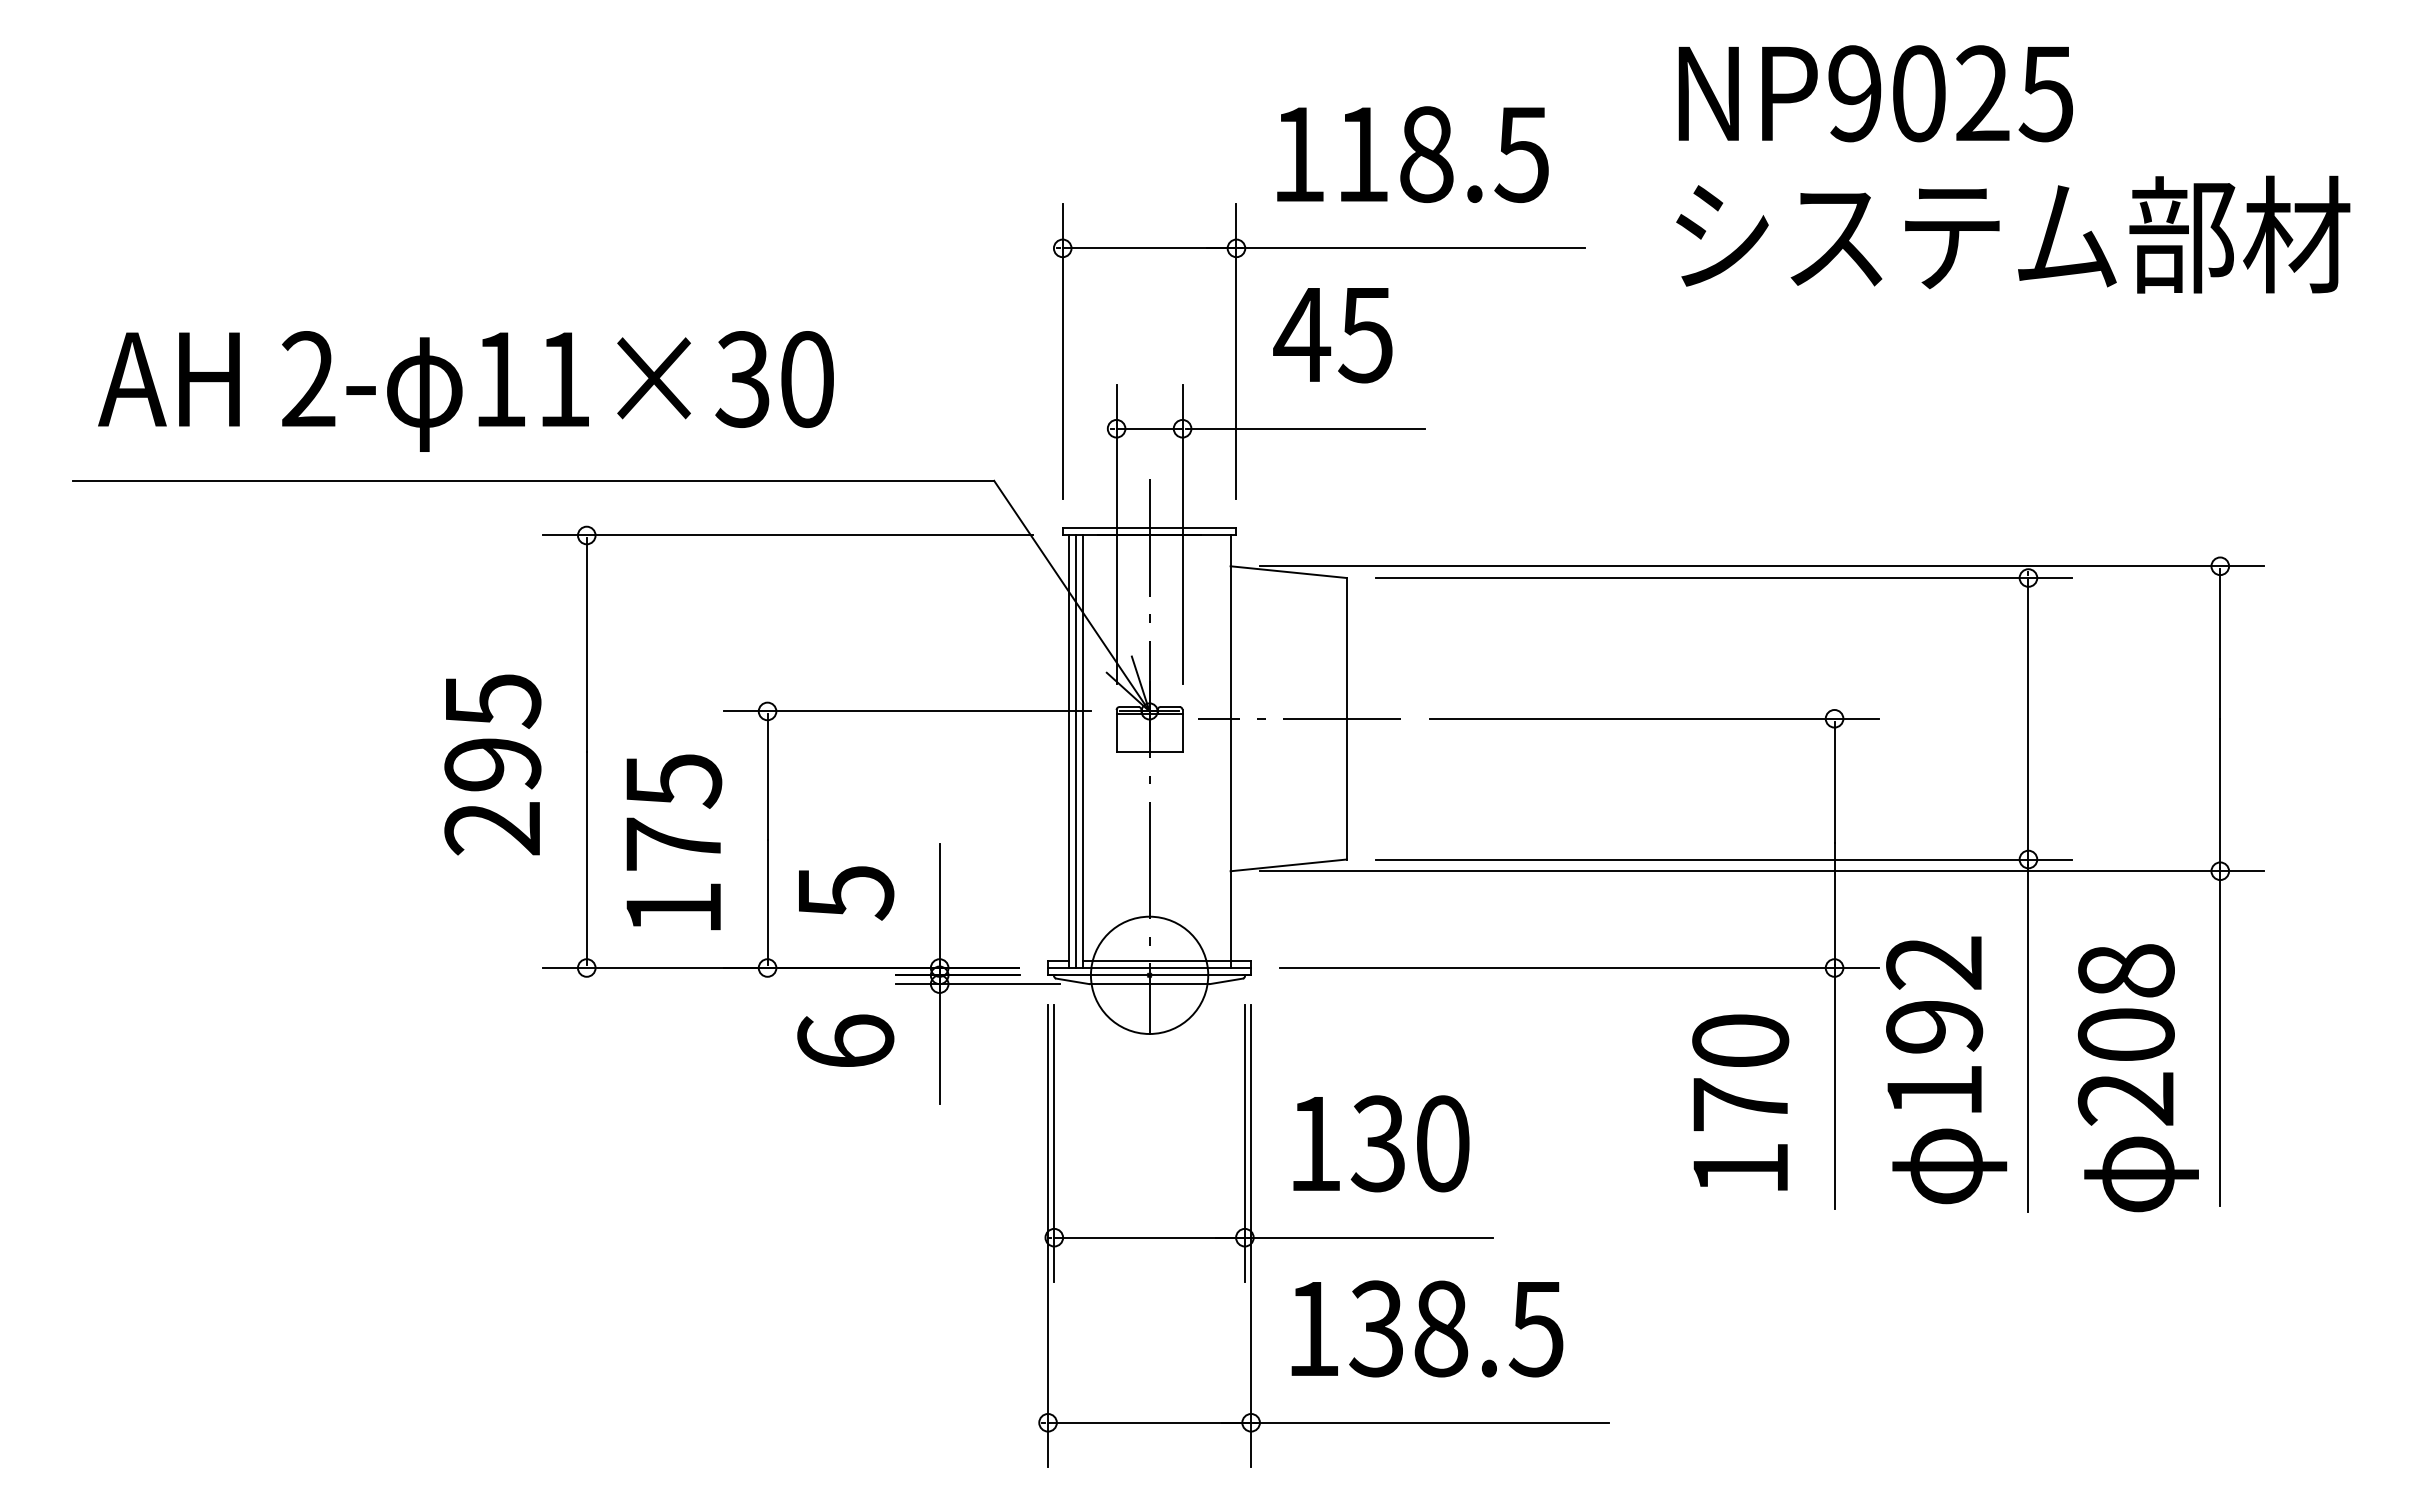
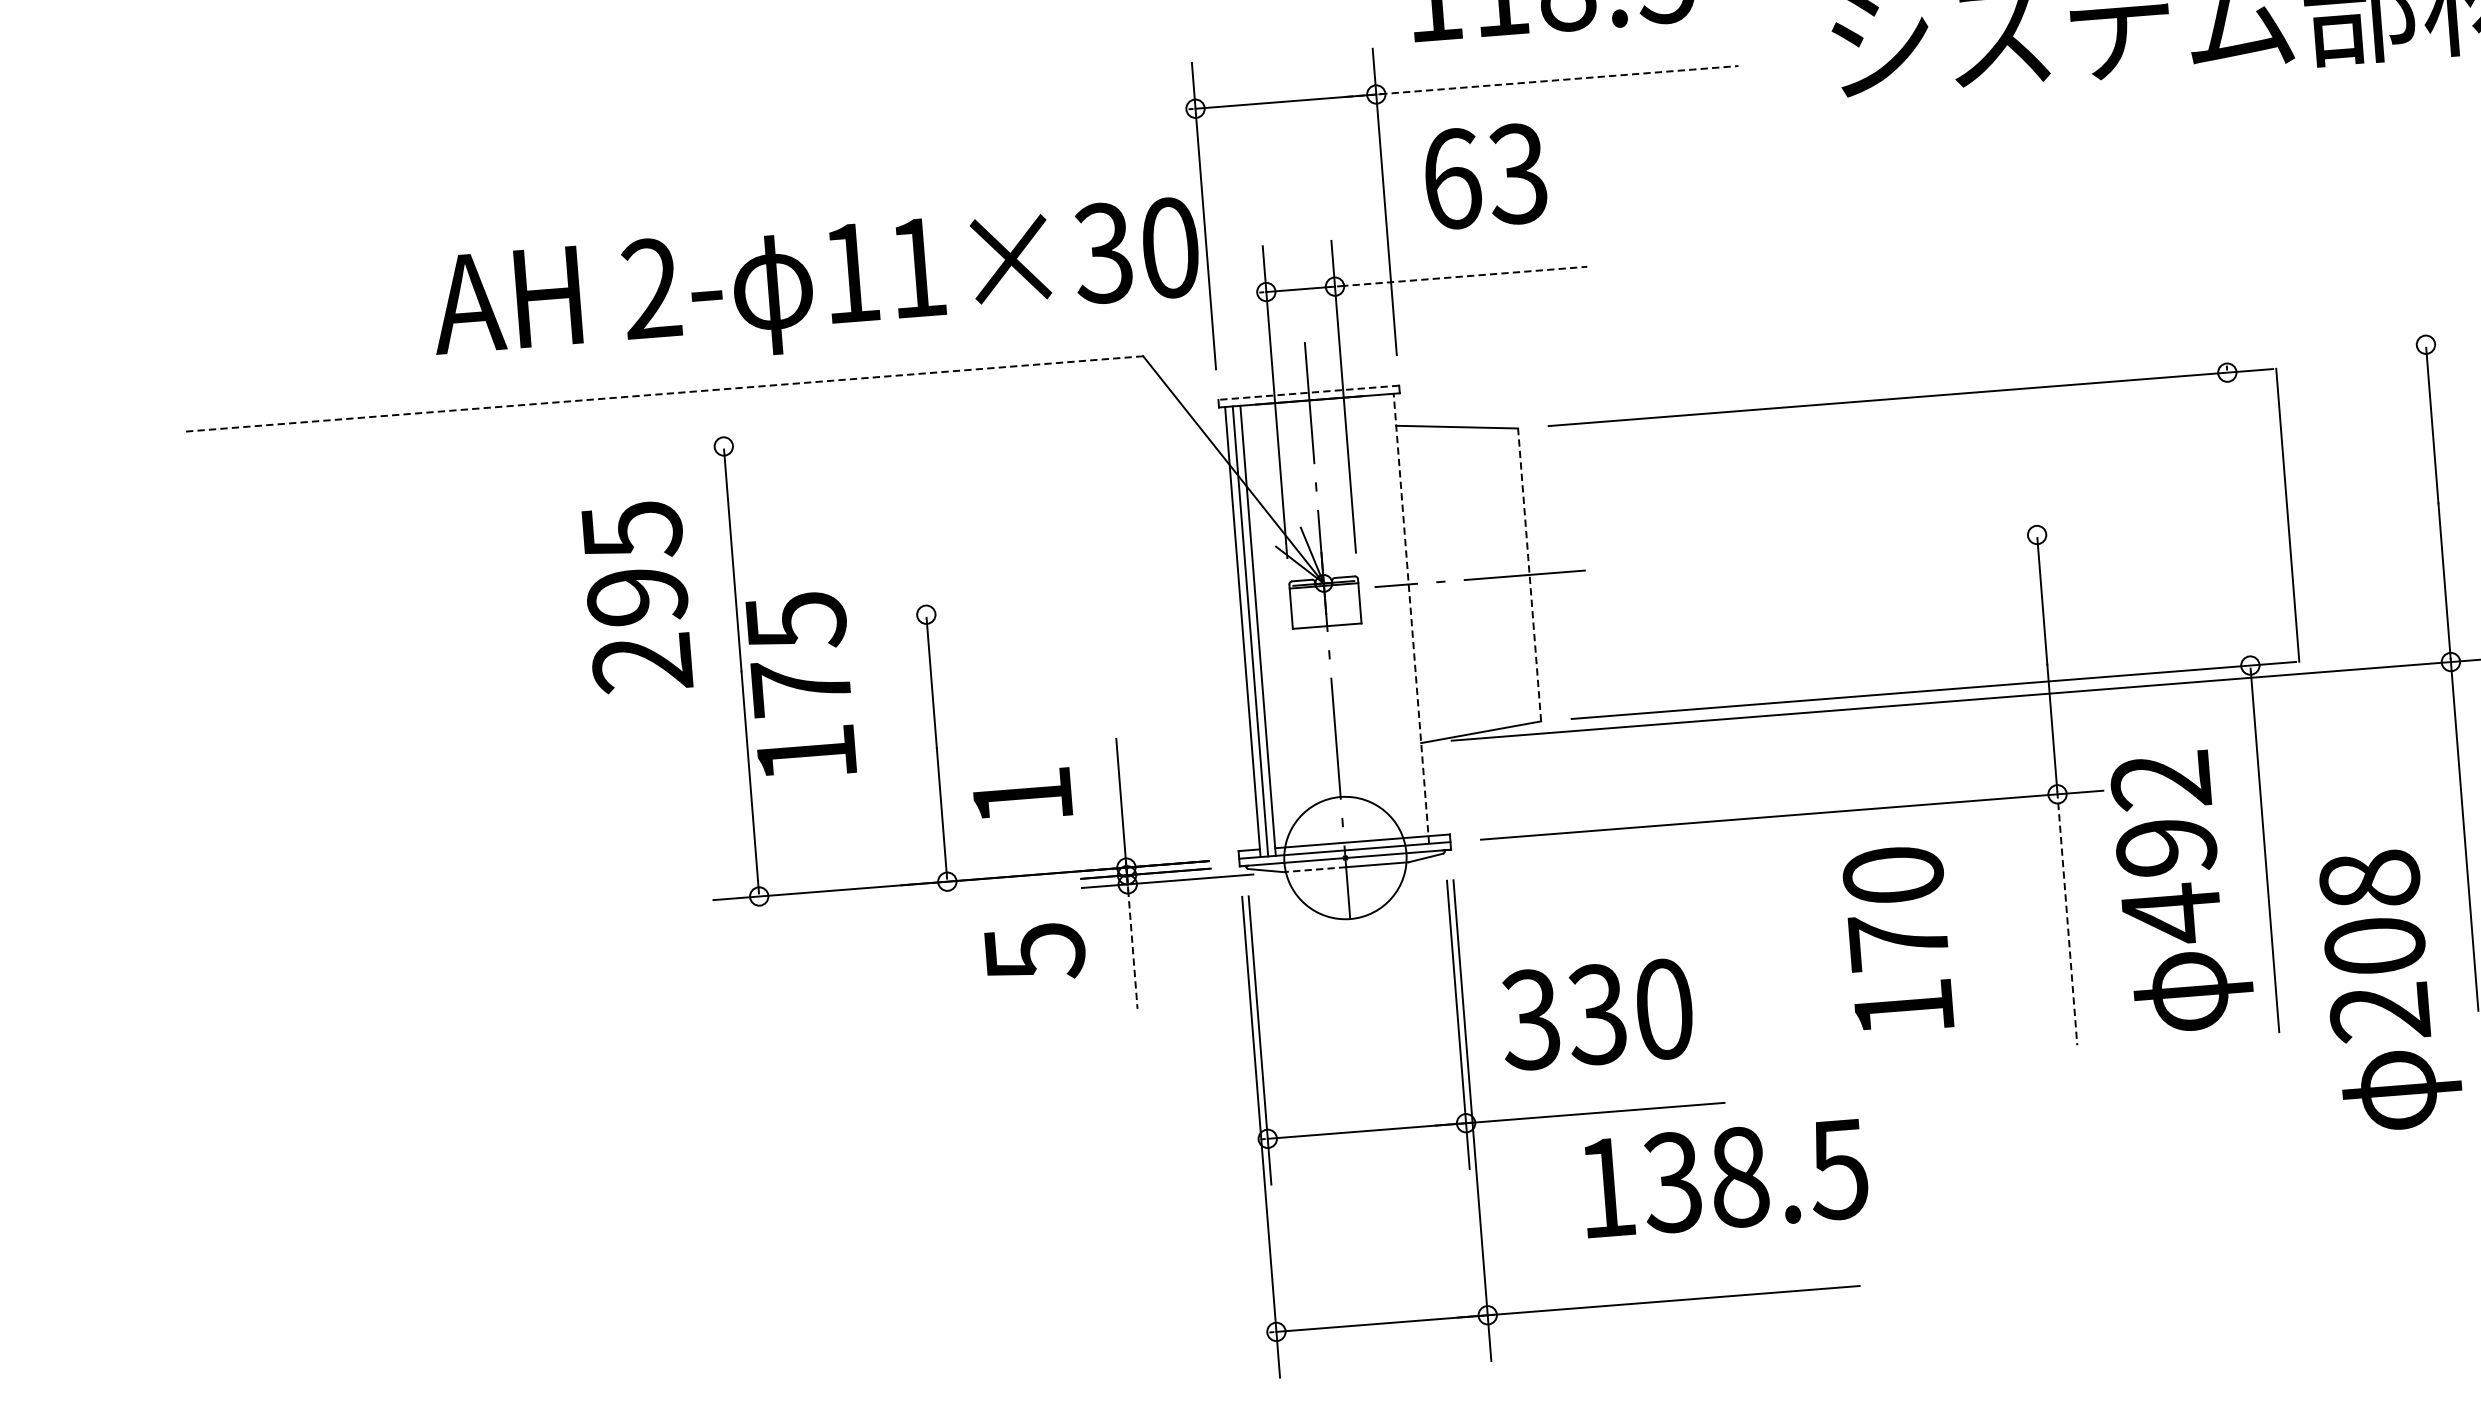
line: (1395, 248) -> (1541, 81), solid -> dashed
text: (1332, 334) -> (1483, 176), 45 -> 63
text: (465, 391) -> (815, 288), moved
line: (1307, 428) -> (1464, 276), solid -> dashed
line: (533, 480) -> (663, 393), solid -> dashed
line: (1149, 528) -> (1308, 393), solid -> dashed
line: (787, 535) -> (932, 430), removed
line: (1761, 566) -> (1948, 382), removed
line: (906, 711) -> (1070, 603), removed
line: (1346, 718) -> (1529, 574), solid -> dashed
line: (1654, 718) -> (1849, 549), removed
line: (2028, 718) -> (2287, 514), moved
line: (1230, 751) -> (1411, 618), solid -> dashed
text: (492, 764) -> (636, 596), moved
text: (674, 842) -> (802, 685), moved
text: (846, 893) -> (1023, 797), 5 -> 1
line: (1119, 984) -> (1314, 870), solid -> dashed
text: (845, 1041) -> (1034, 951), 6 -> 5
line: (939, 1041) -> (1132, 944), solid -> dashed
text: (2137, 1078) -> (2390, 990), moved
line: (1834, 1087) -> (2067, 918), solid -> dashed
text: (1934, 1091) -> (2171, 914), 192 -> 492
text: (1740, 1102) -> (1898, 939), moved
text: (1313, 1143) -> (1529, 1019), 130 -> 330
text: (1427, 1328) -> (1725, 1177), moved

